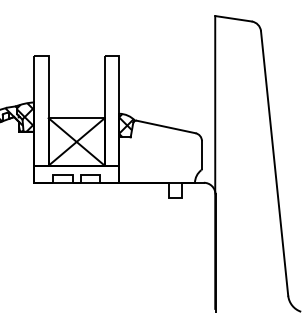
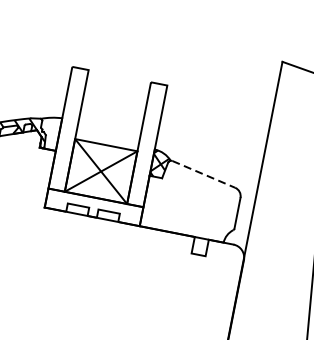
hatch: (25, 117) -> (49, 133), removed
line: (166, 127) -> (204, 175), solid -> dashed

